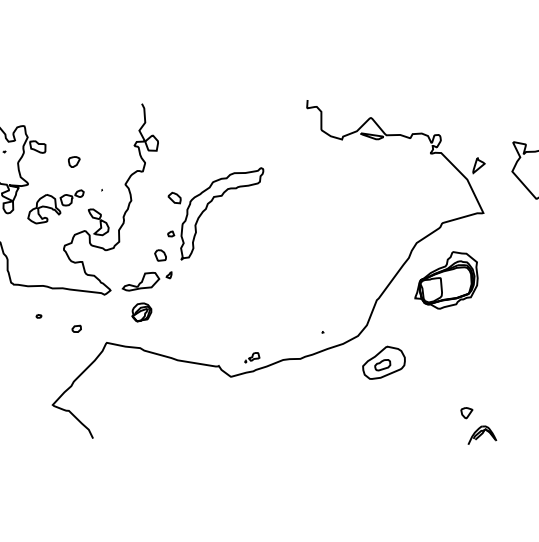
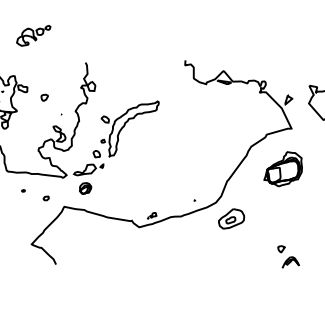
part: (55, 206) -> (33, 35), moved
part: (445, 280) -> (282, 169), moved

